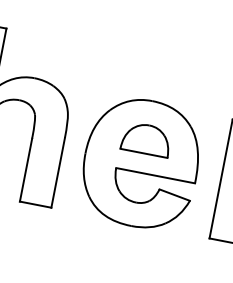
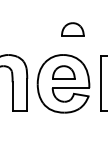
part: (183, 50) -> (72, 29), added

